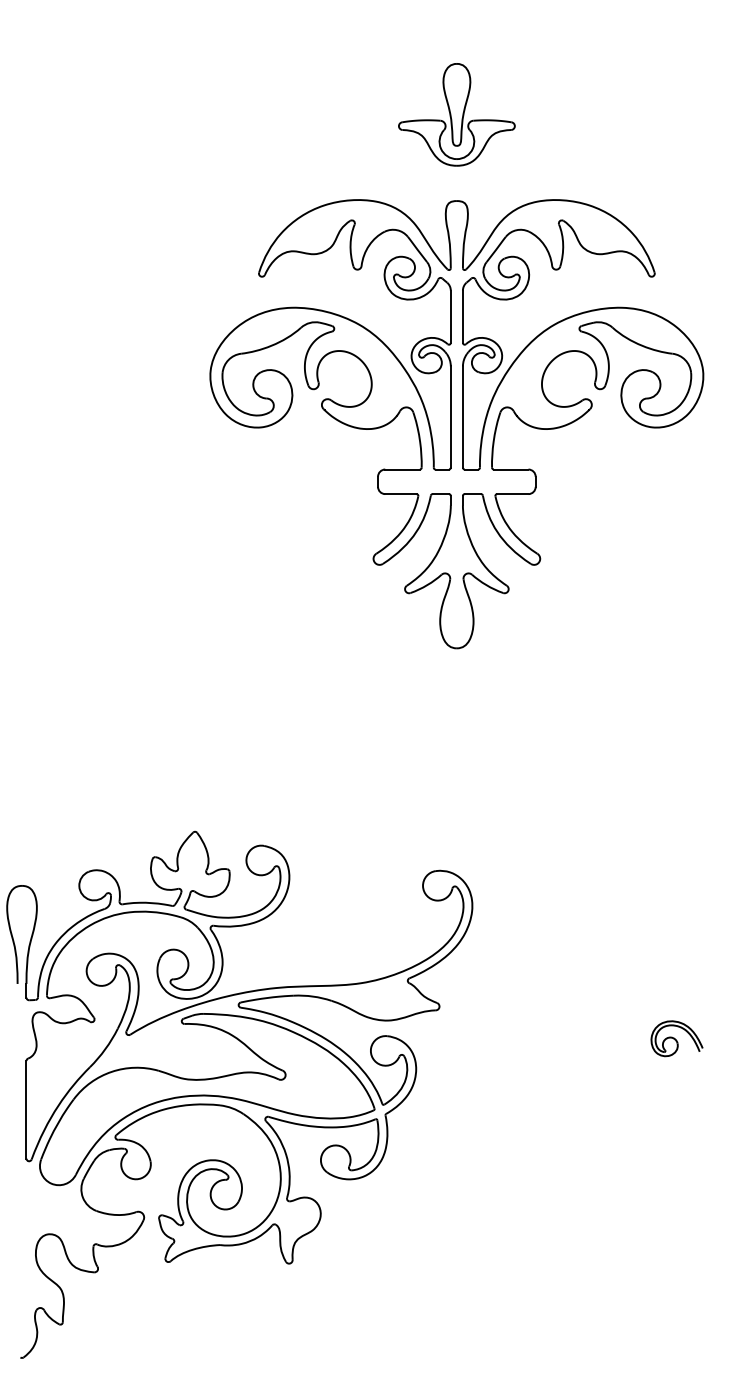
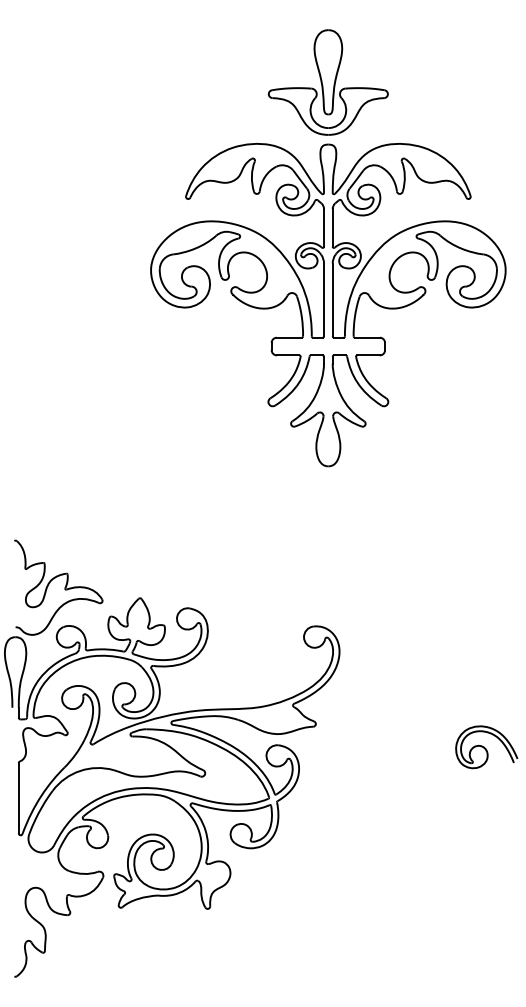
part: (456, 114) -> (328, 82), size x1.43
part: (90, 816) -> (64, 587), added
part: (676, 1038) -> (486, 746), size x1.67

